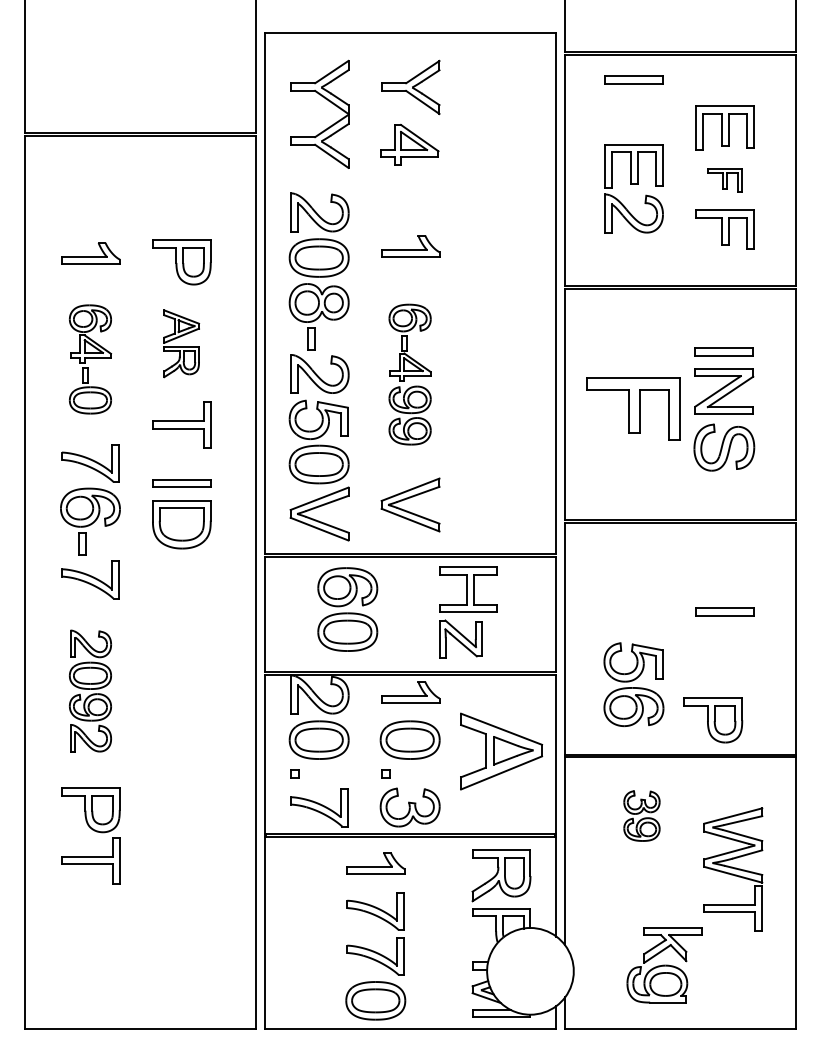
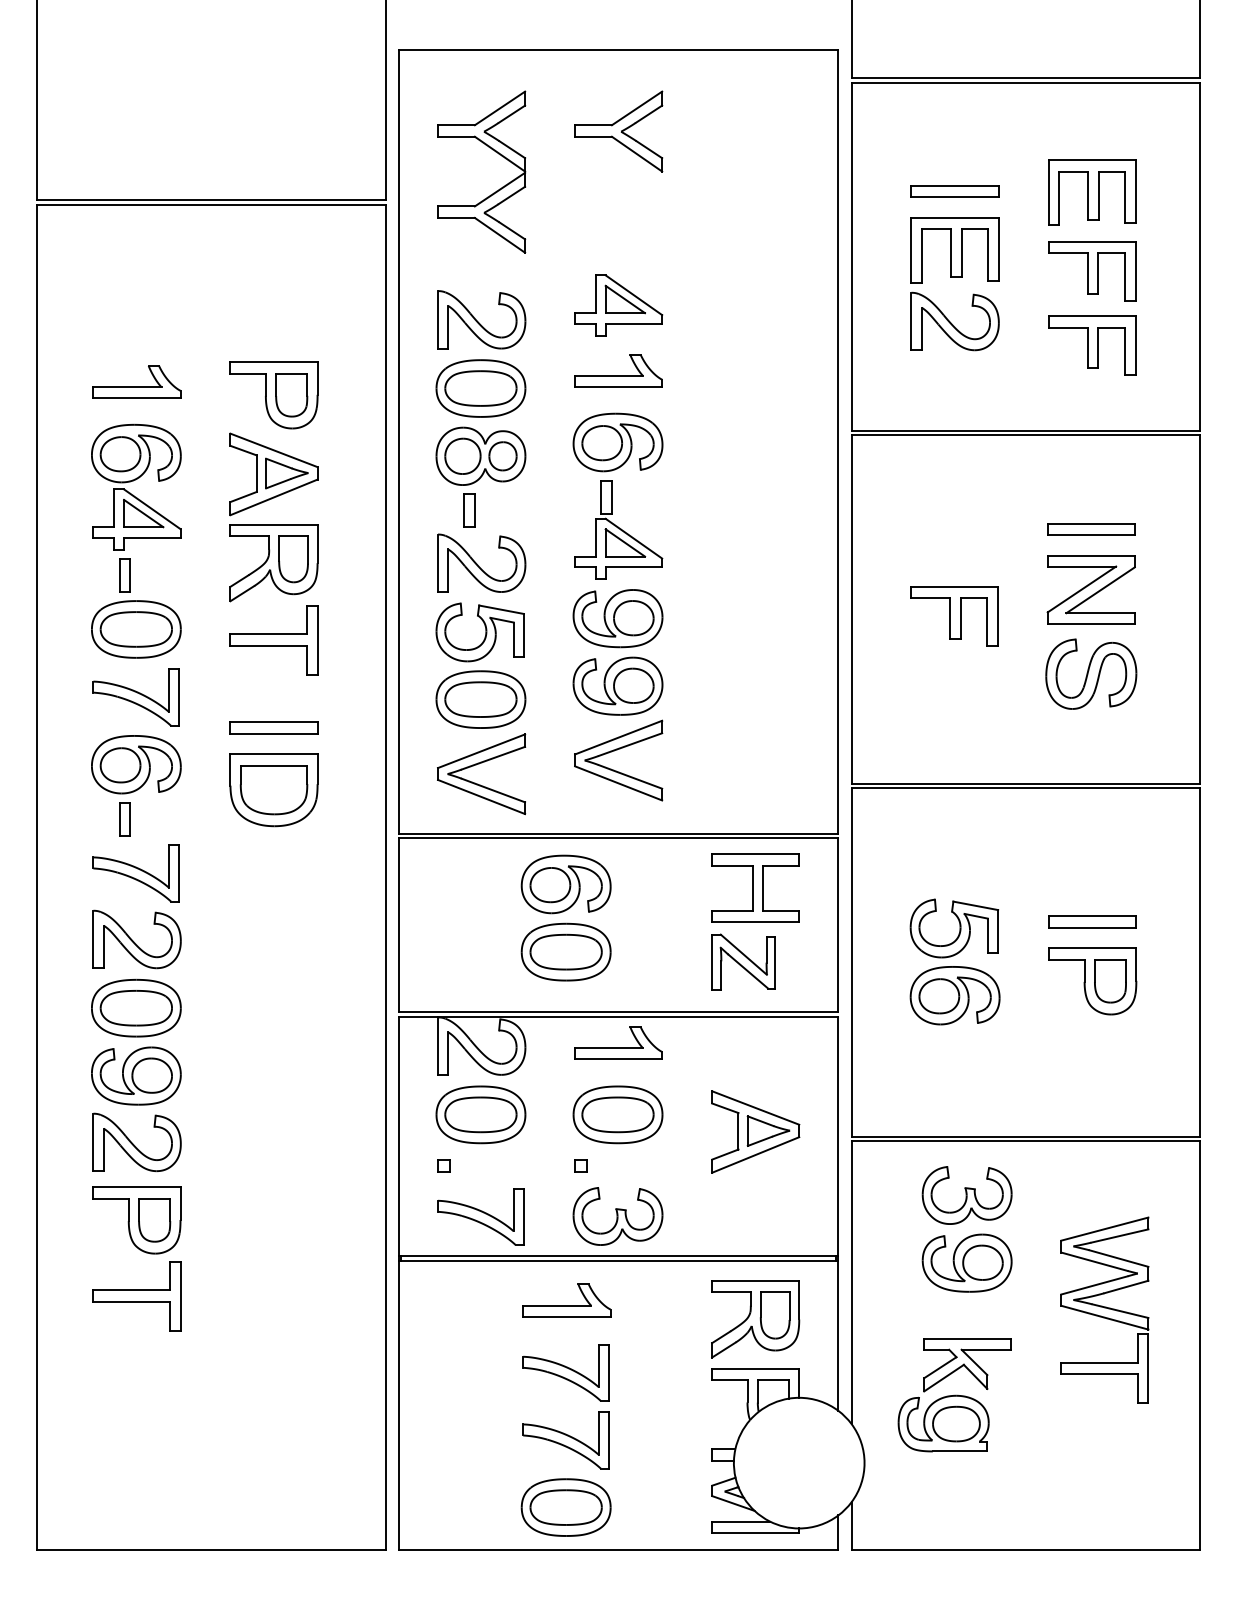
part: (633, 79) -> (954, 190), moved
part: (409, 144) -> (618, 304), moved
part: (724, 180) -> (1091, 271), size x1.67
part: (181, 343) -> (273, 517), size x1.67
part: (90, 359) -> (136, 541), size x1.43
part: (409, 374) -> (616, 563), size x1.43
part: (632, 409) -> (952, 616), size x0.62
part: (347, 609) -> (565, 918), moved
part: (468, 612) -> (755, 922), moved
part: (633, 684) -> (954, 961), moved
part: (90, 690) -> (136, 1040), size x1.43
part: (713, 720) -> (1093, 981), moved
part: (501, 751) -> (755, 1131), size x0.71
part: (641, 815) -> (966, 1228), size x1.67
part: (664, 965) -> (954, 1395), moved

